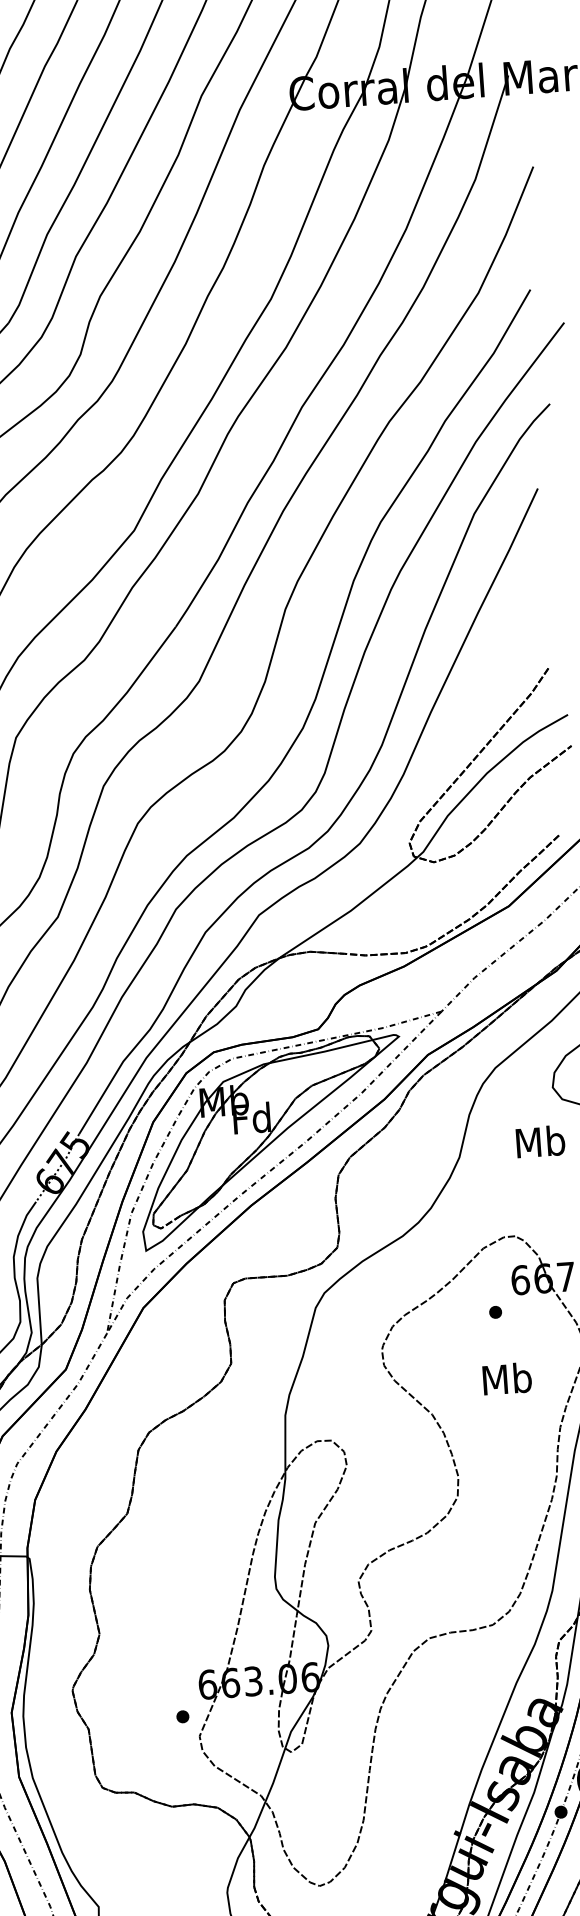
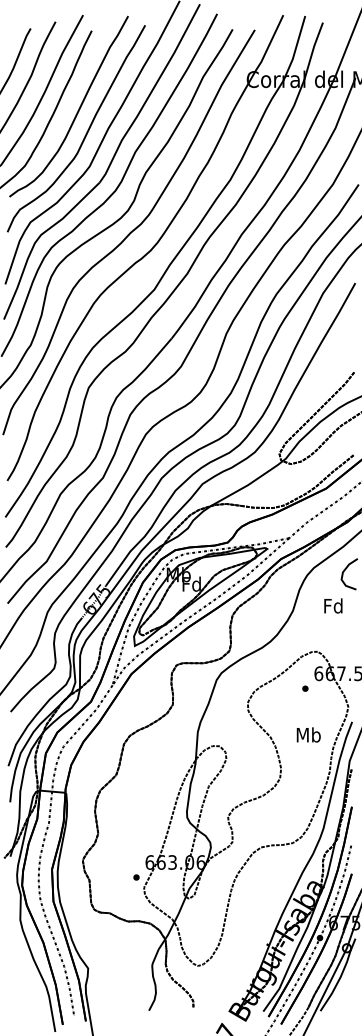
text: (540, 1140) -> (333, 605), Mb -> Fd
text: (506, 1377) -> (308, 734), moved

